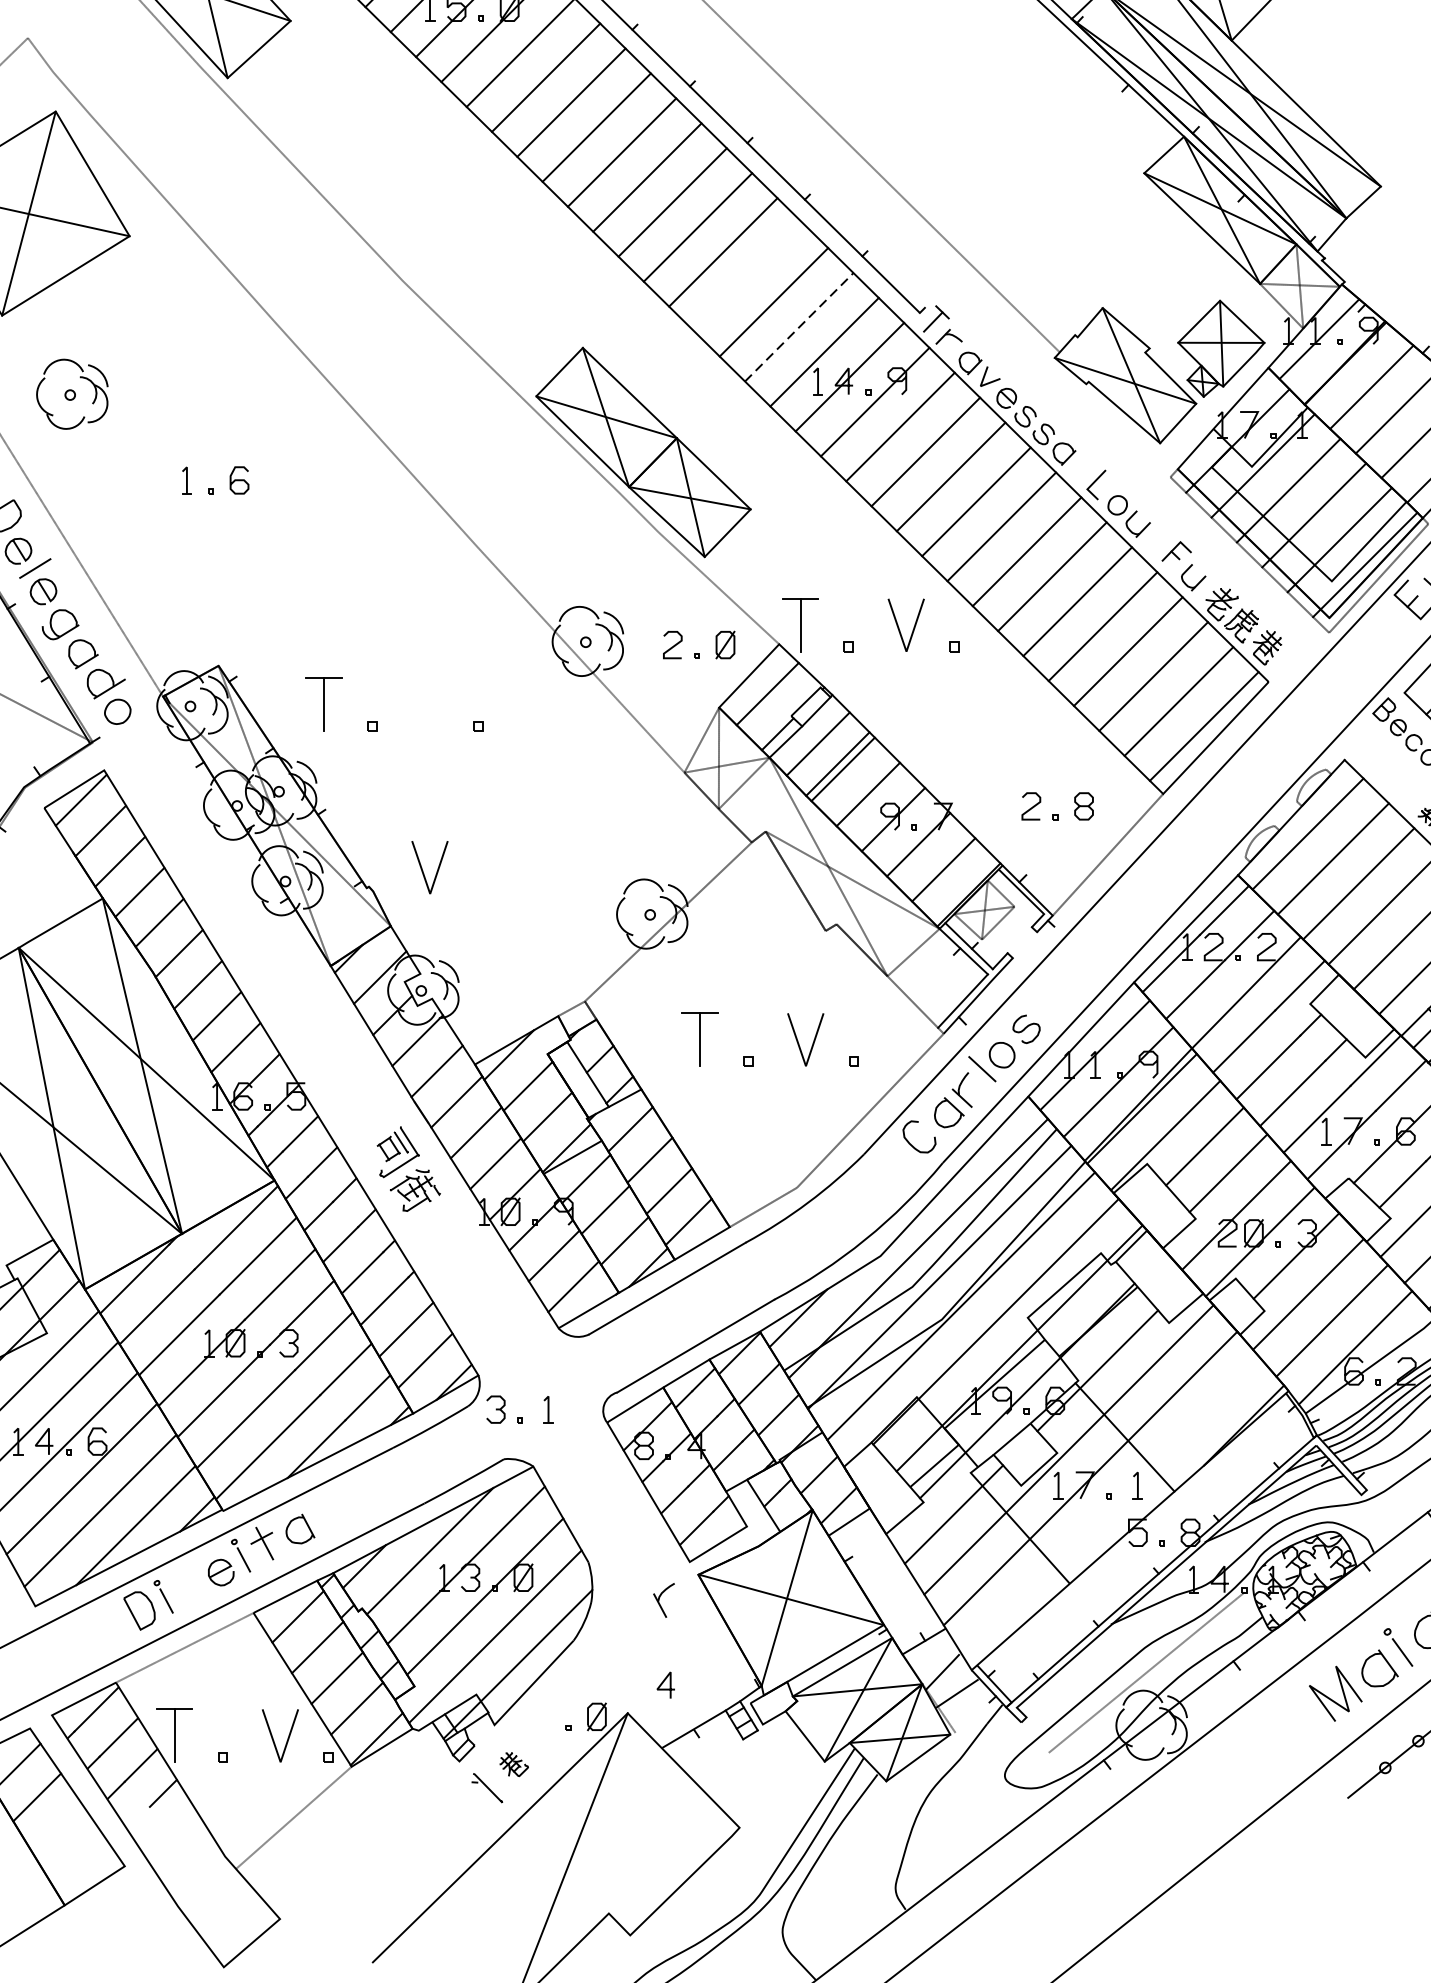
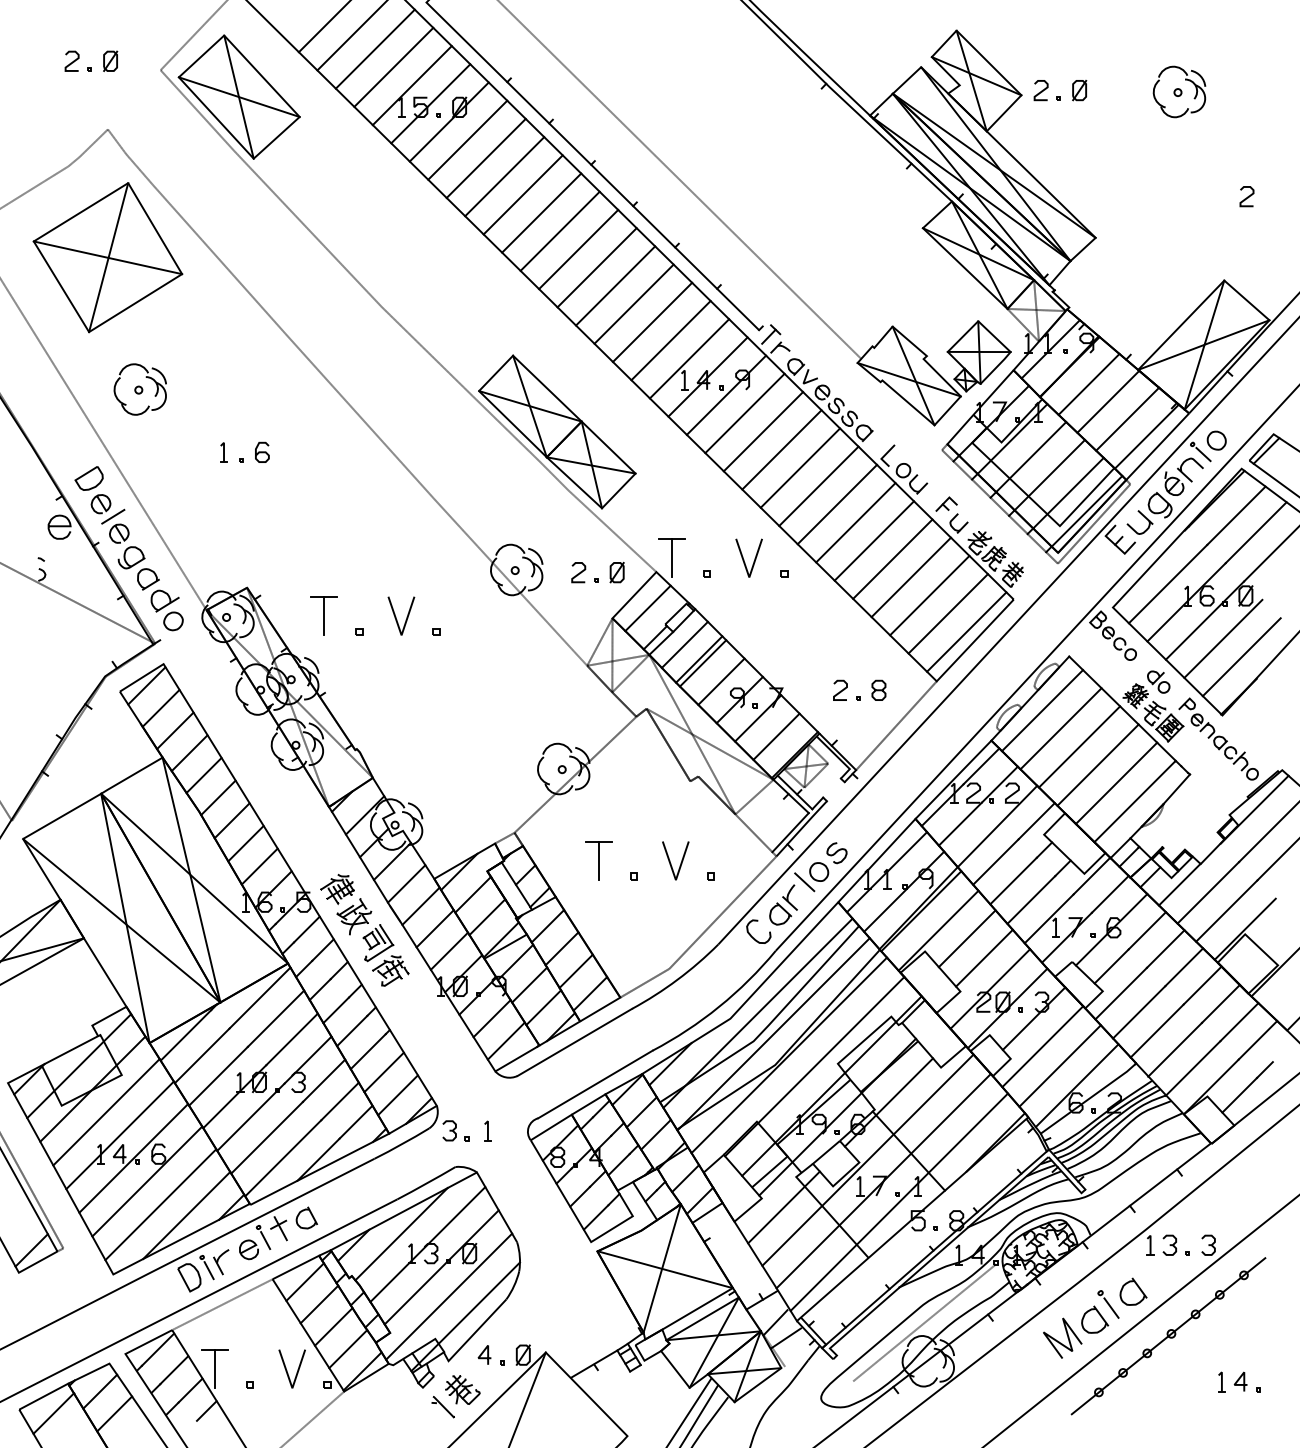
line: (747, 276) -> (633, 303), added
line: (799, 327) -> (671, 340), dashed -> solid
line: (423, 868) -> (396, 616), moved
part: (354, 1099) -> (346, 904), added
line: (1110, 1506) -> (898, 1201), added
part: (664, 1600) -> (221, 1262), moved
line: (664, 1683) -> (483, 1353), moved
part: (513, 1763) -> (462, 1389), size x1.67

